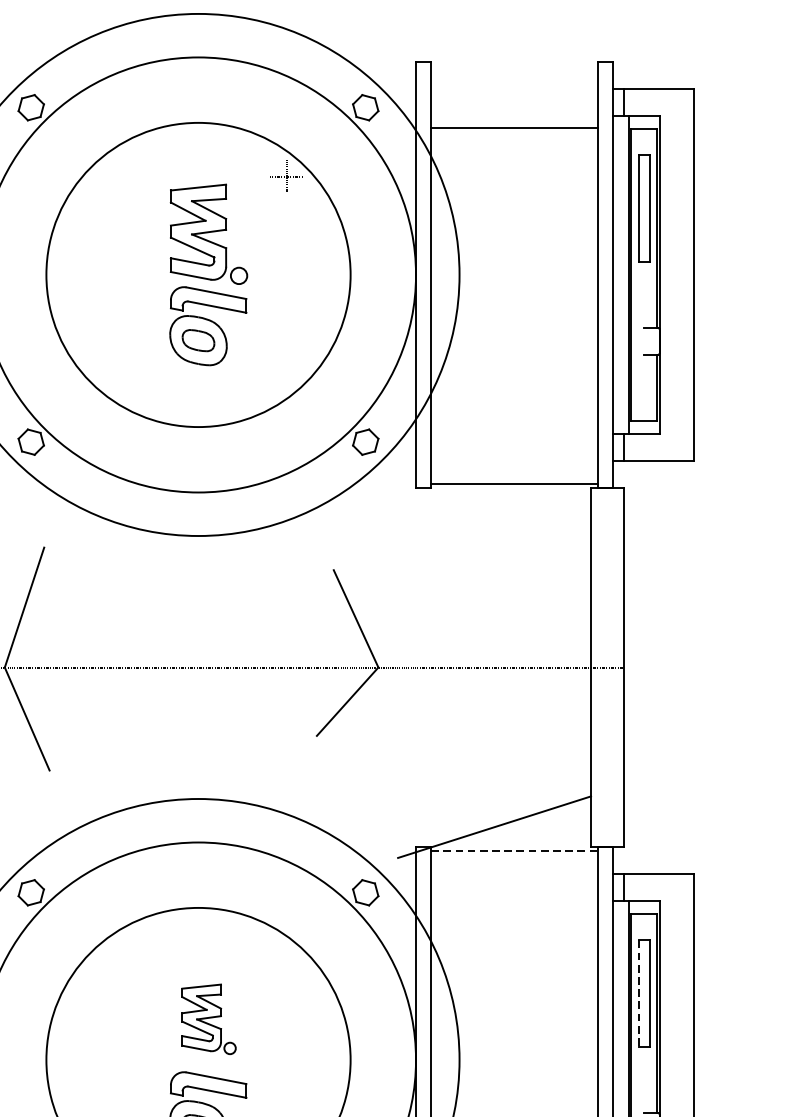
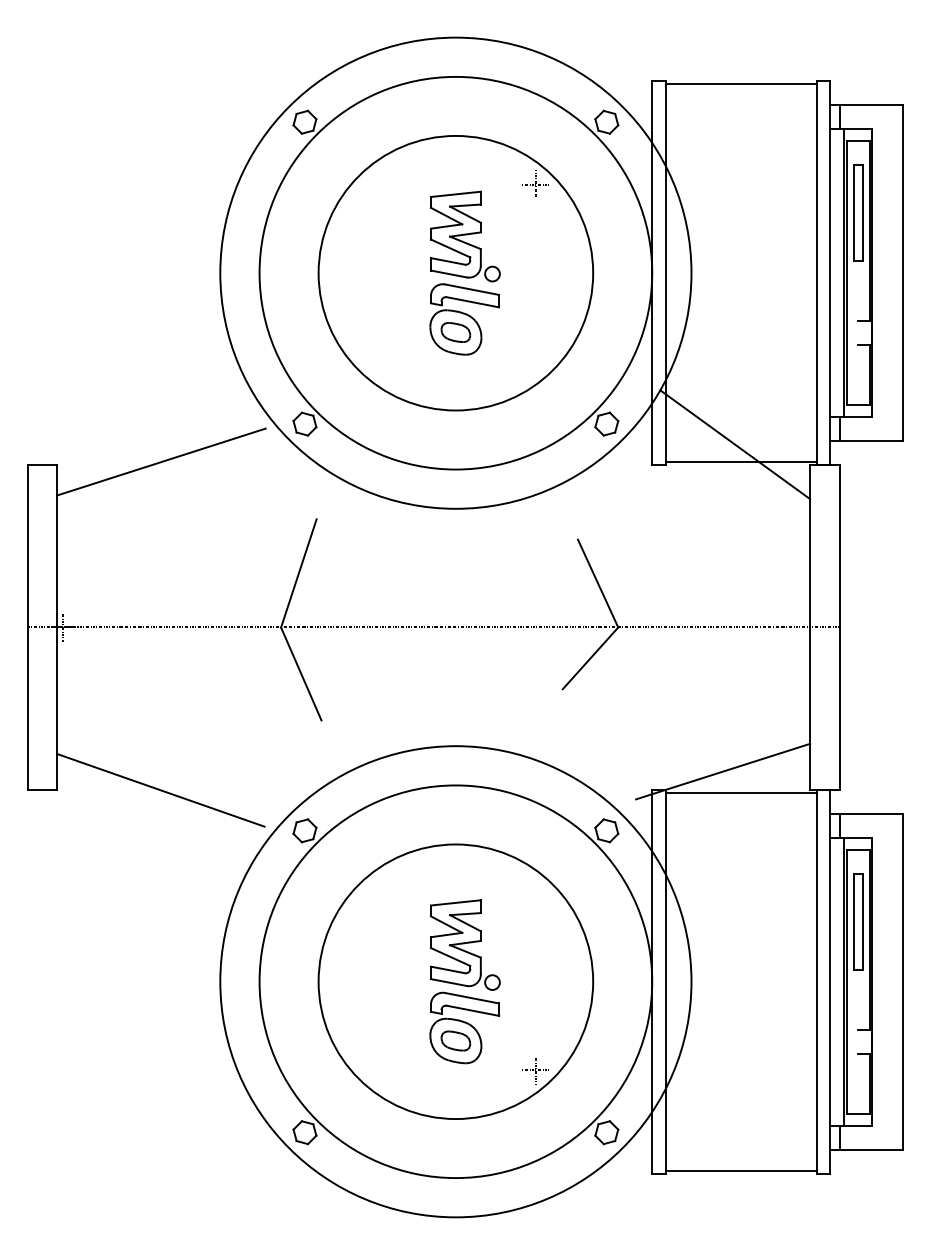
line: (513, 127) -> (740, 84), moved
line: (508, 464) -> (735, 444), added
line: (514, 850) -> (741, 792), dashed -> solid
line: (639, 993) -> (853, 921), dashed -> solid
part: (209, 1018) -> (465, 944), size x1.43

